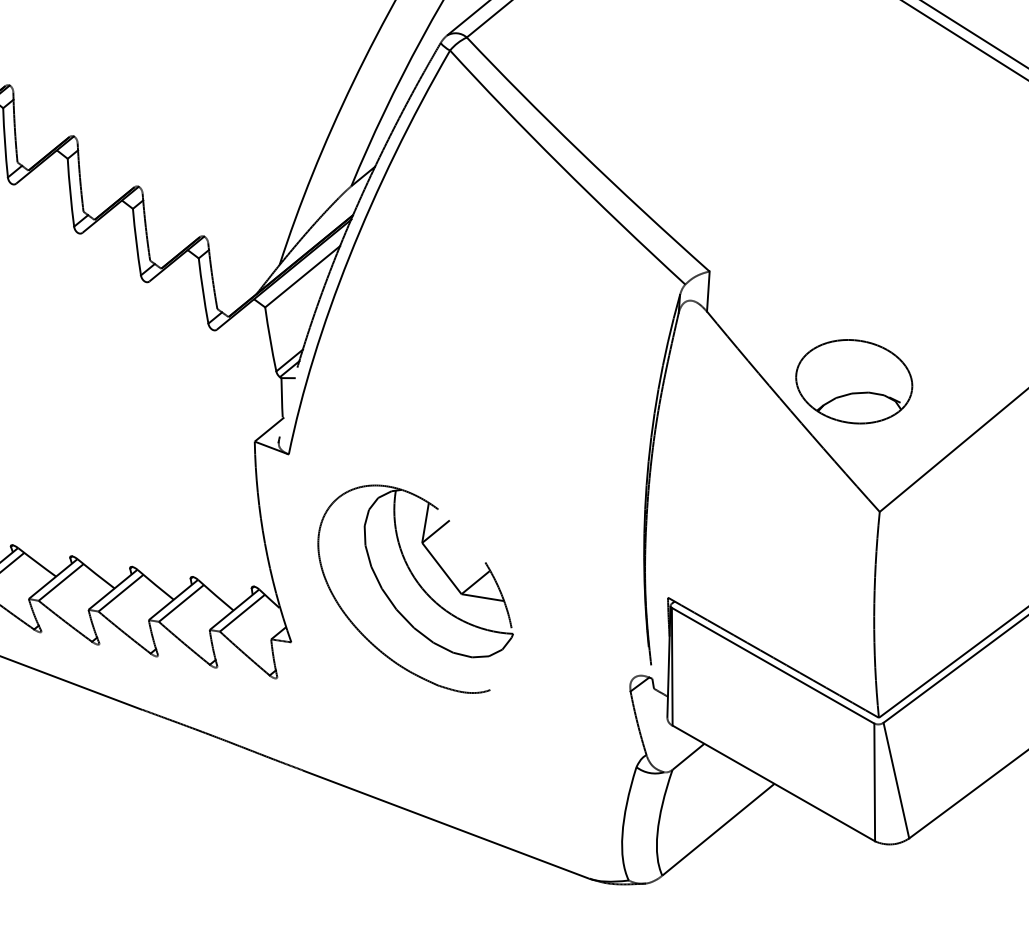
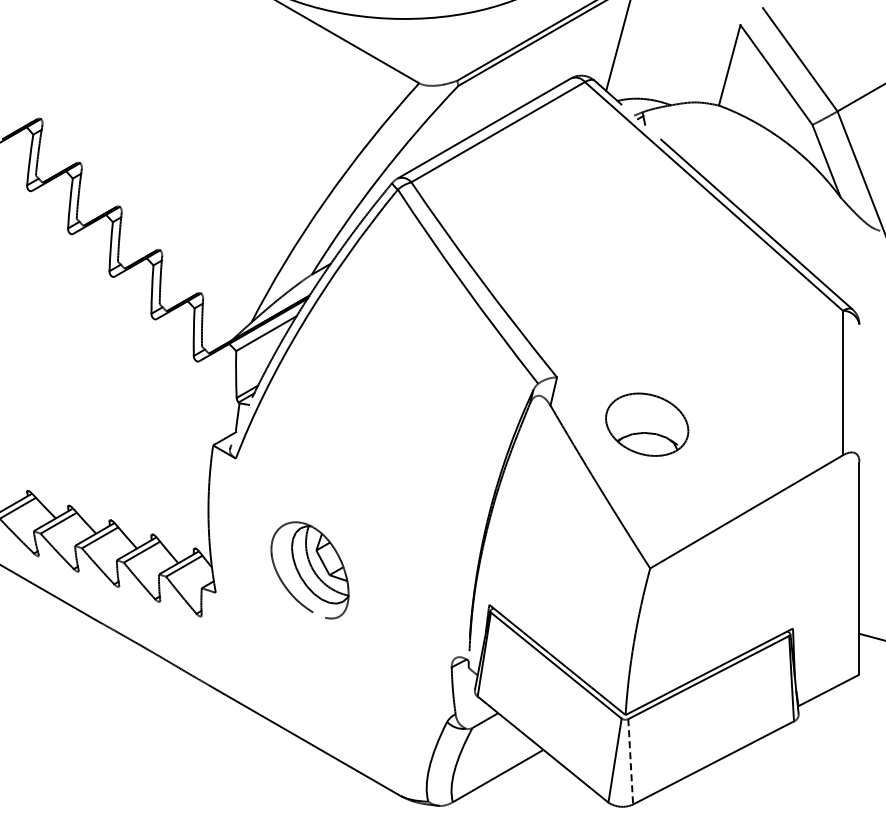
part: (854, 381) -> (647, 424), moved
part: (414, 590) -> (309, 570), size x0.6
line: (896, 780) -> (630, 761), solid -> dashed

